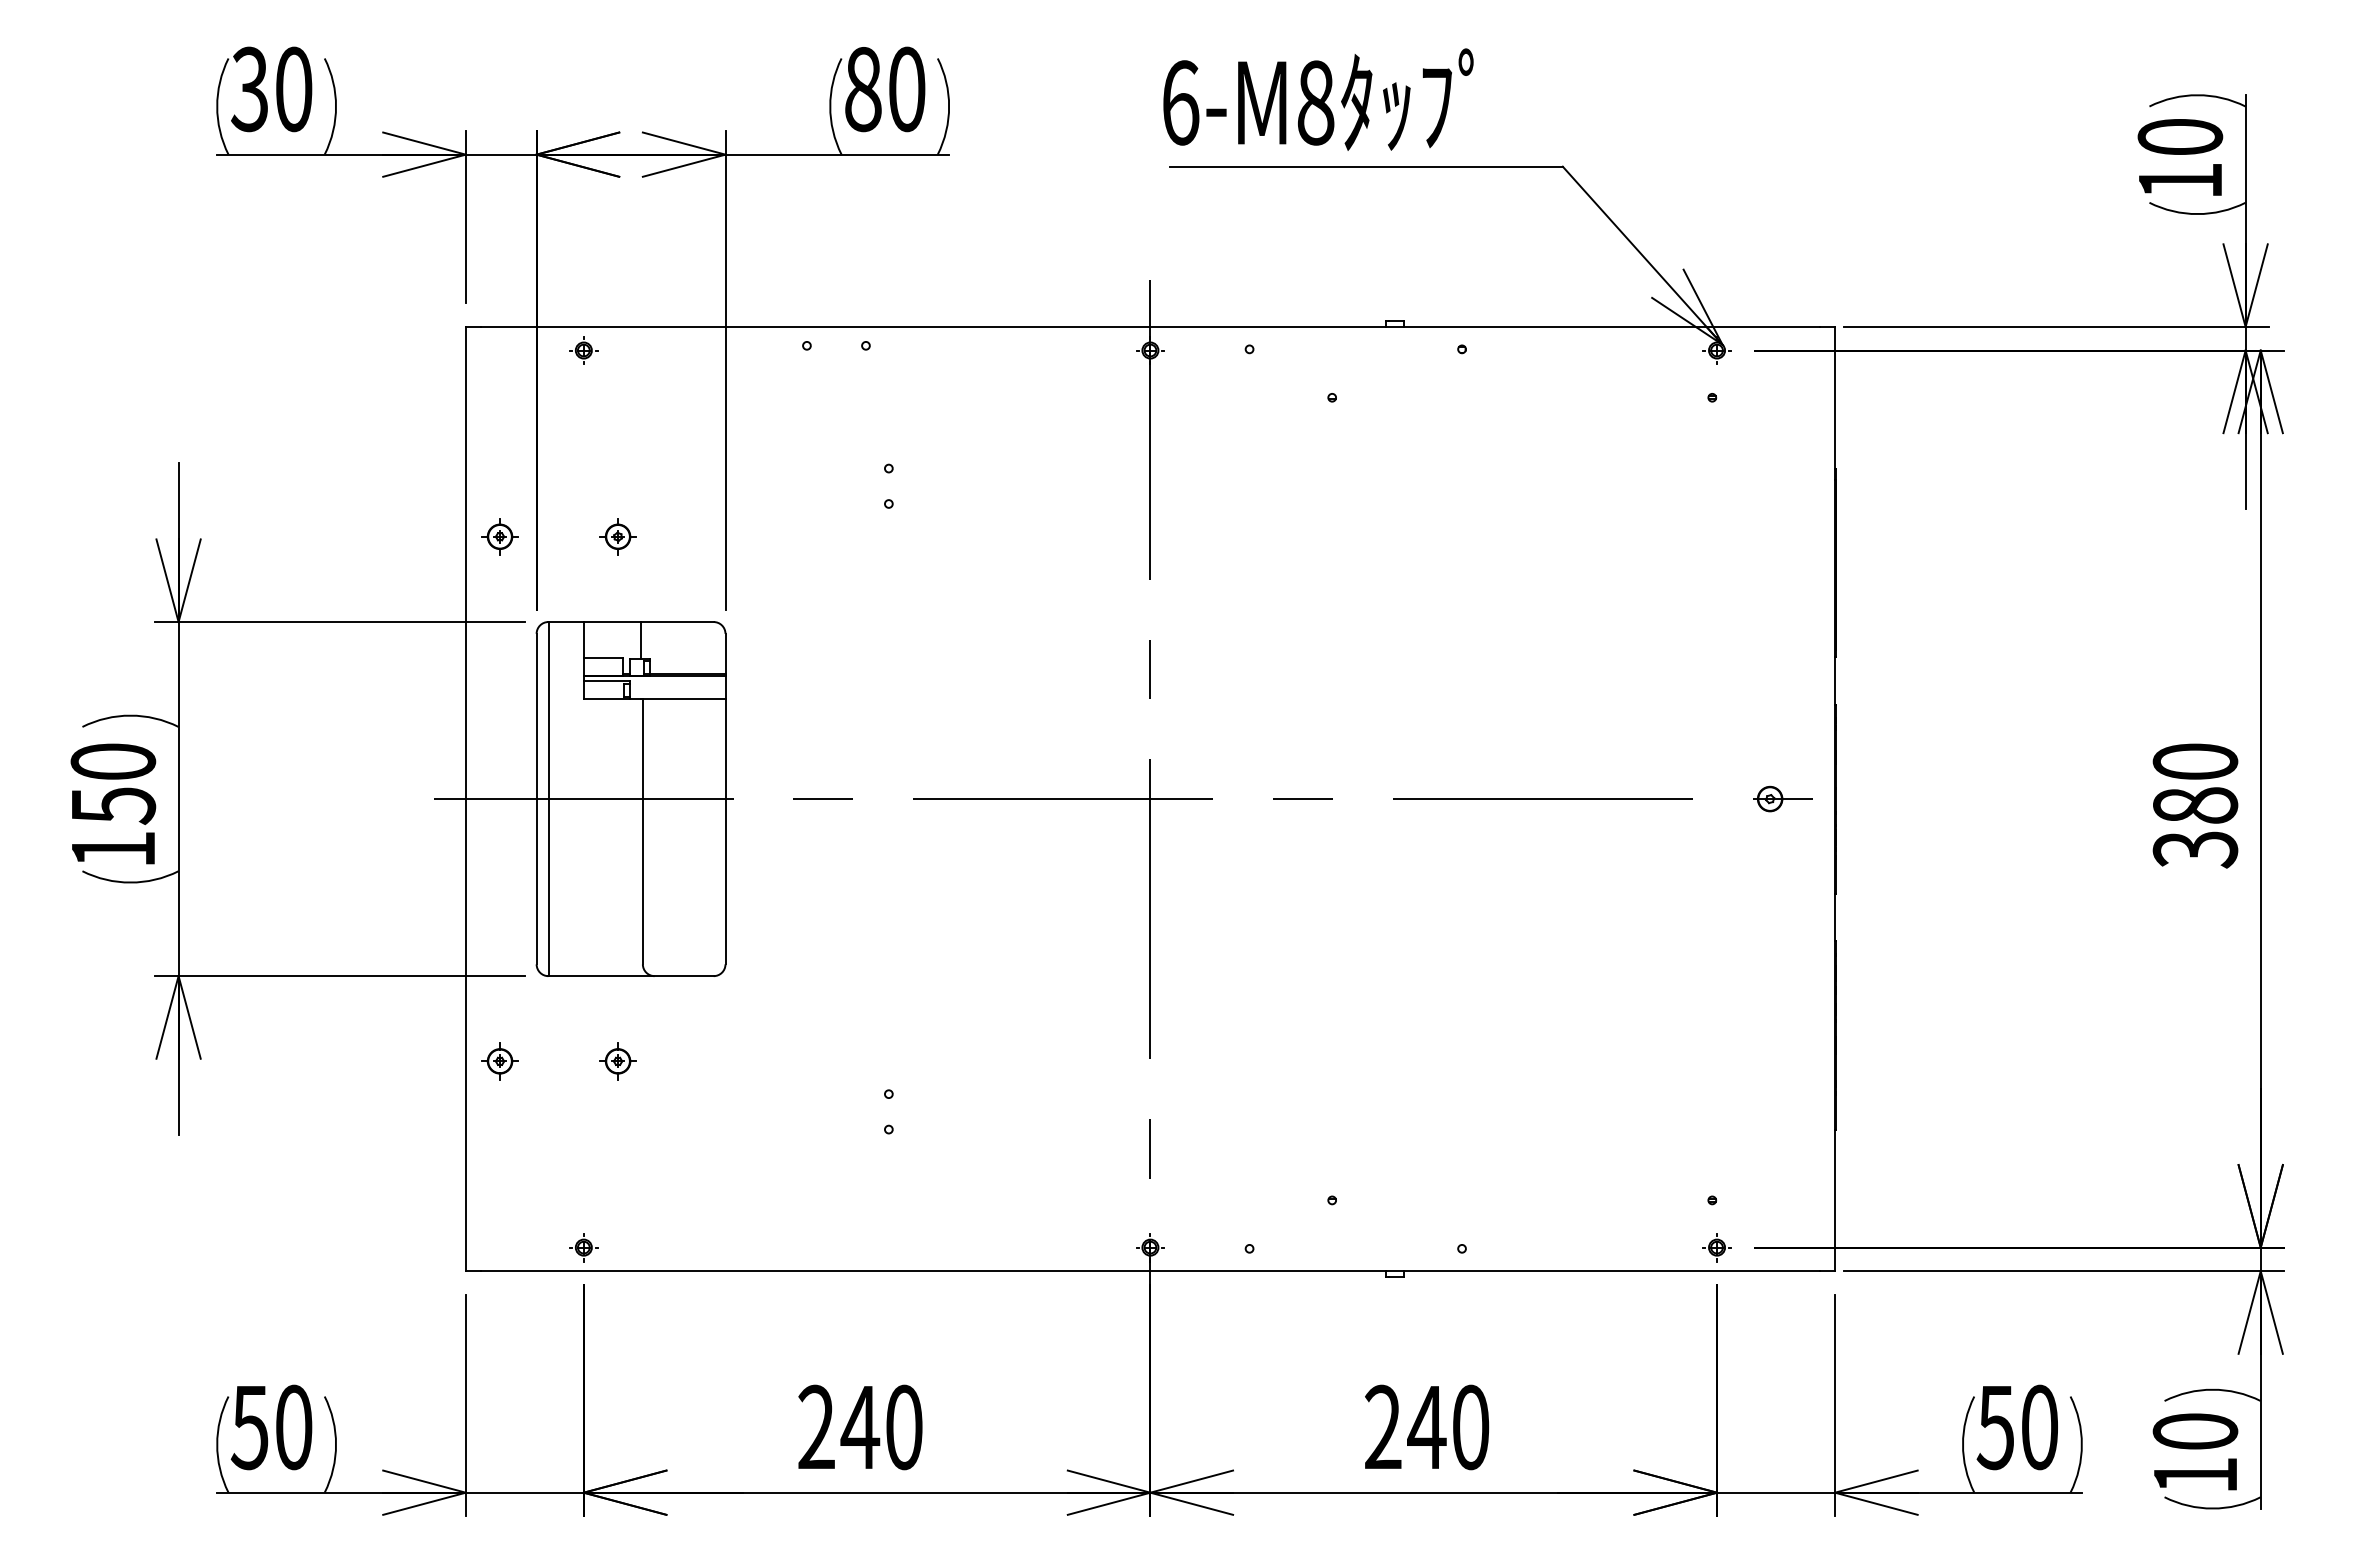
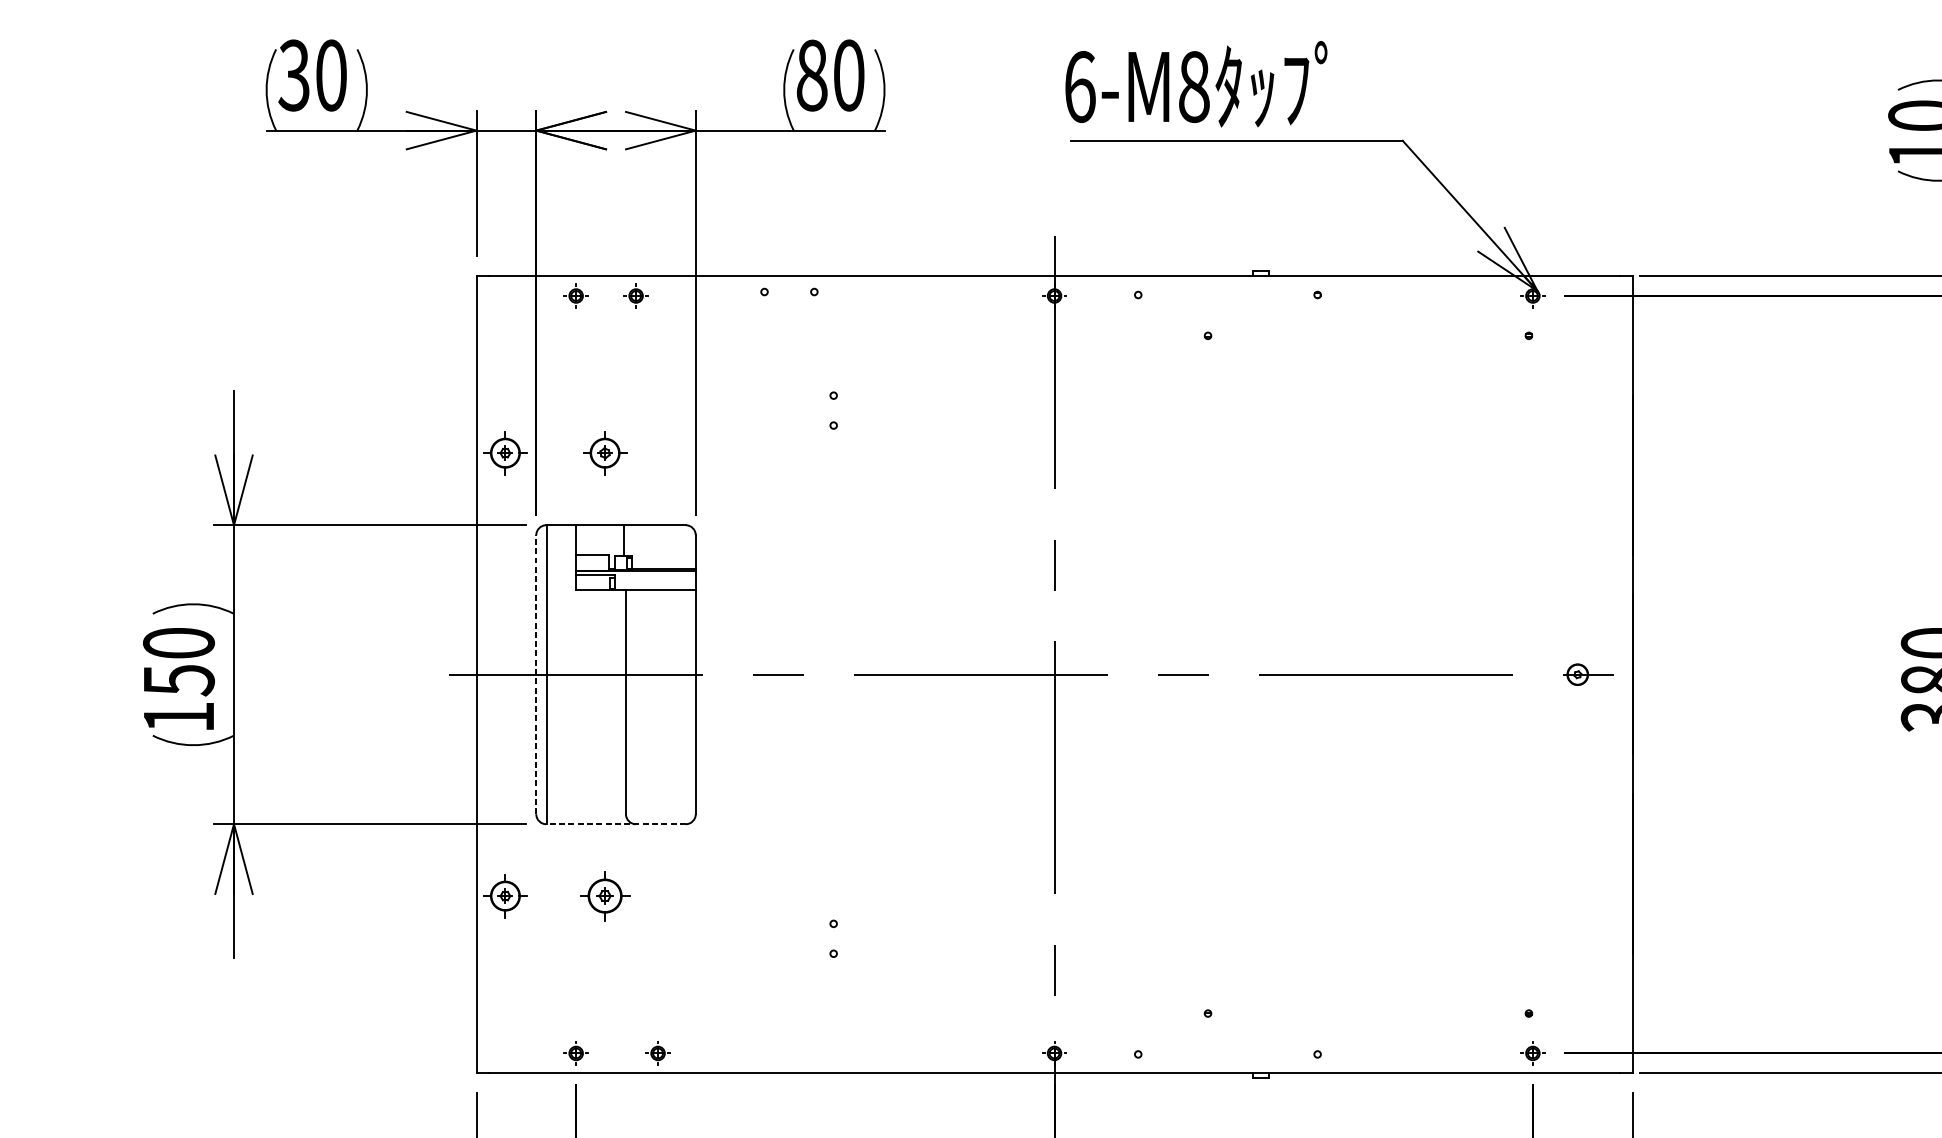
part: (654, 350) -> (635, 295), added
part: (499, 536) -> (504, 453), size x1.4
part: (617, 536) -> (604, 453), size x1.4
line: (536, 798) -> (536, 674), solid -> dashed
line: (631, 976) -> (616, 824), solid -> dashed
part: (499, 1061) -> (504, 896), size x1.4
part: (617, 1061) -> (604, 896), size x1.6
part: (680, 1247) -> (657, 1053), added

